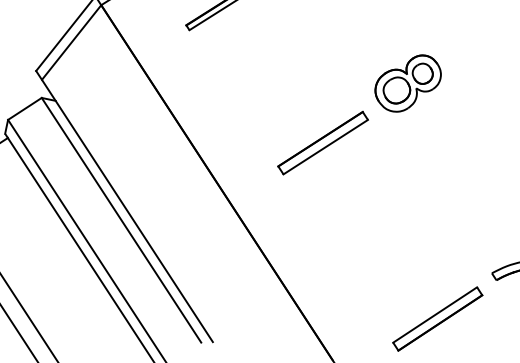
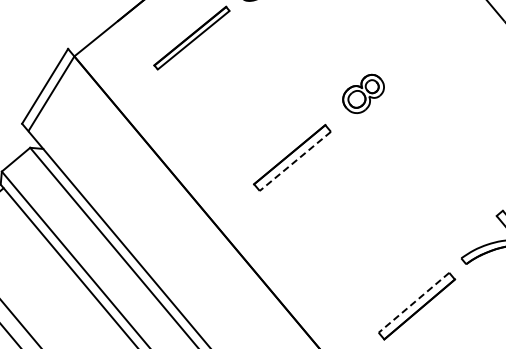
part: (408, 82) -> (363, 93), size x0.7
line: (324, 147) -> (294, 161), solid -> dashed
line: (434, 315) -> (413, 303), solid -> dashed

